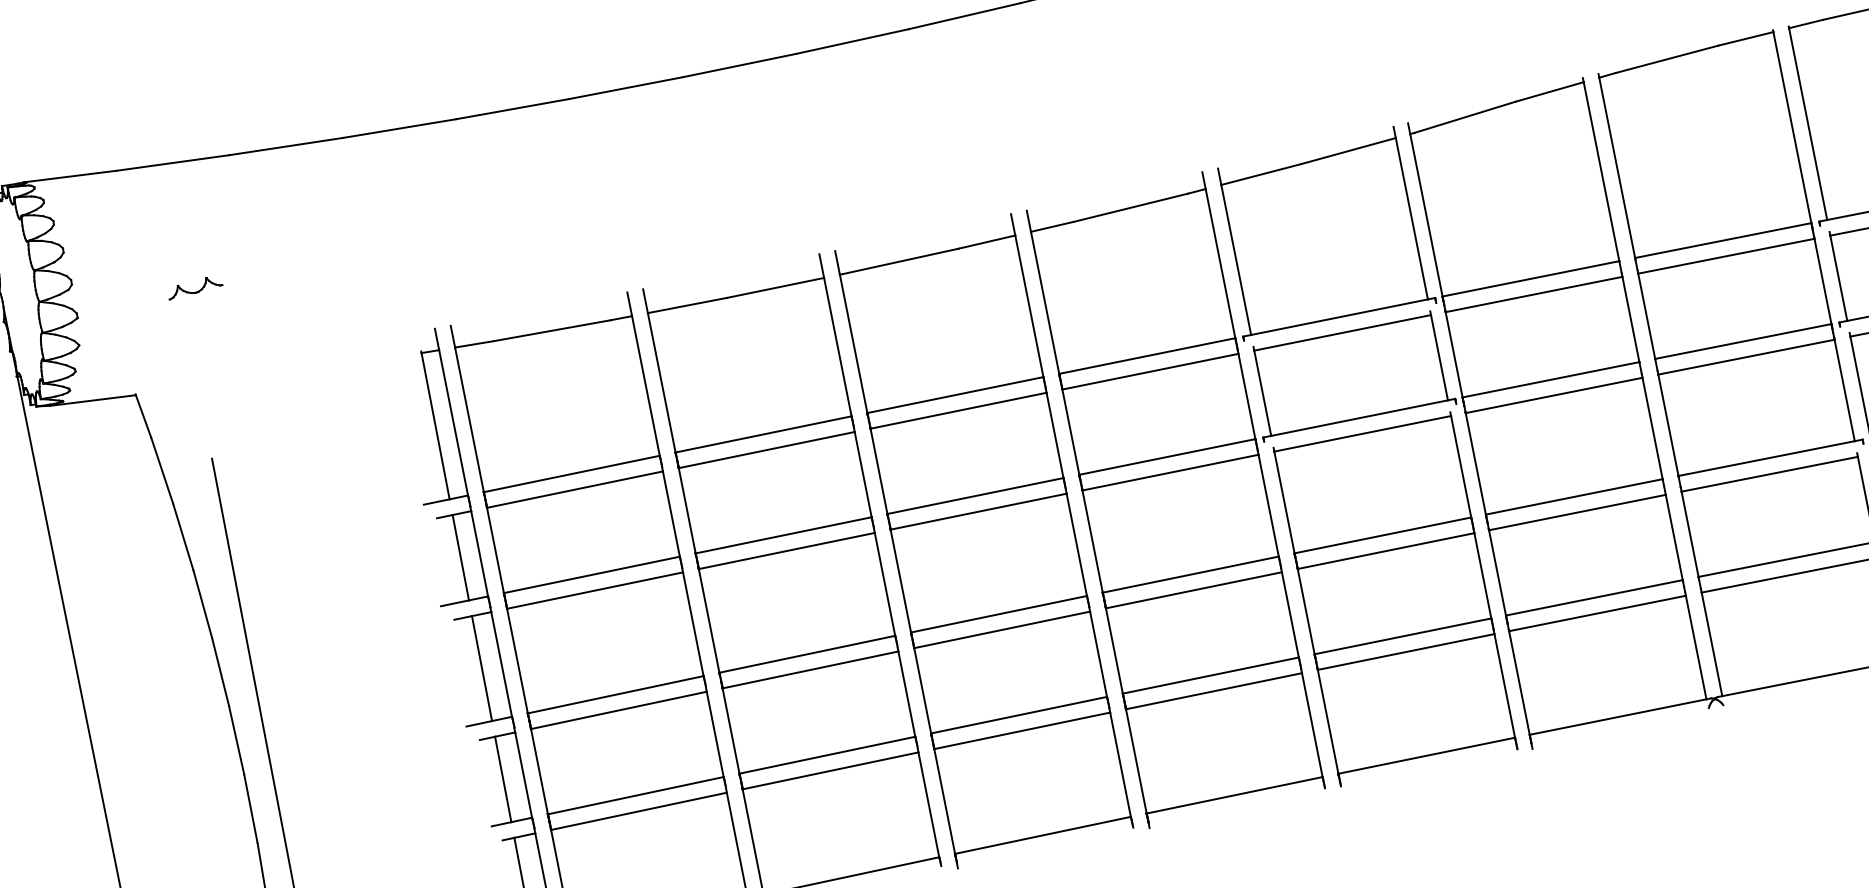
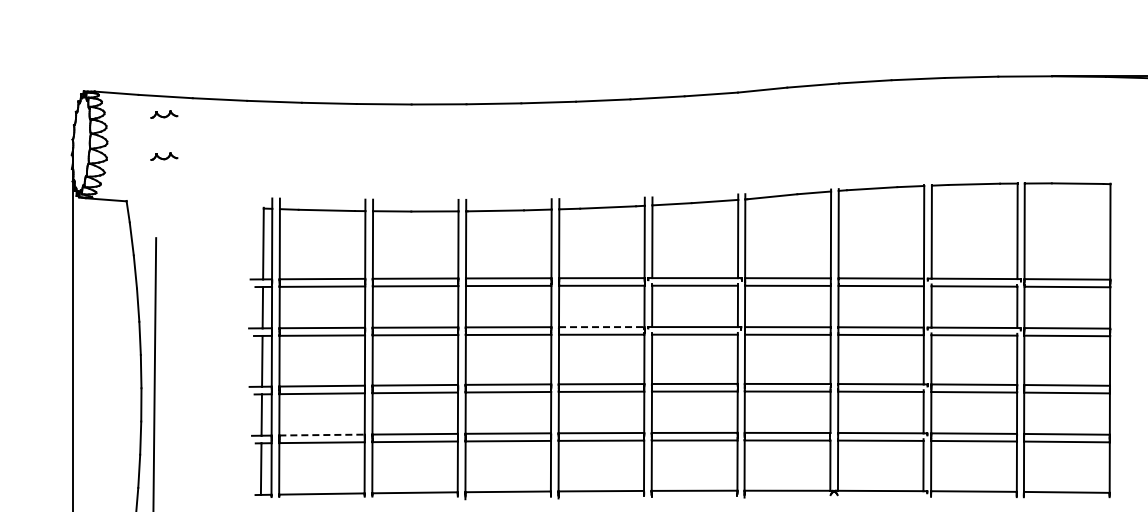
part: (177, 200) -> (164, 114), added
line: (1167, 457) -> (601, 327), solid -> dashed
line: (636, 796) -> (322, 435), solid -> dashed

